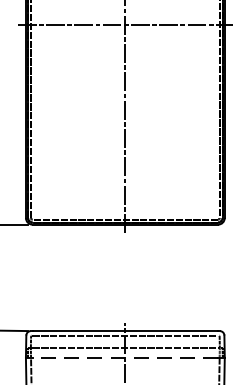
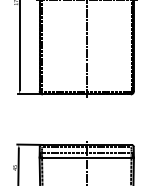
line: (124, 357) -> (86, 157), dashed -> solid

